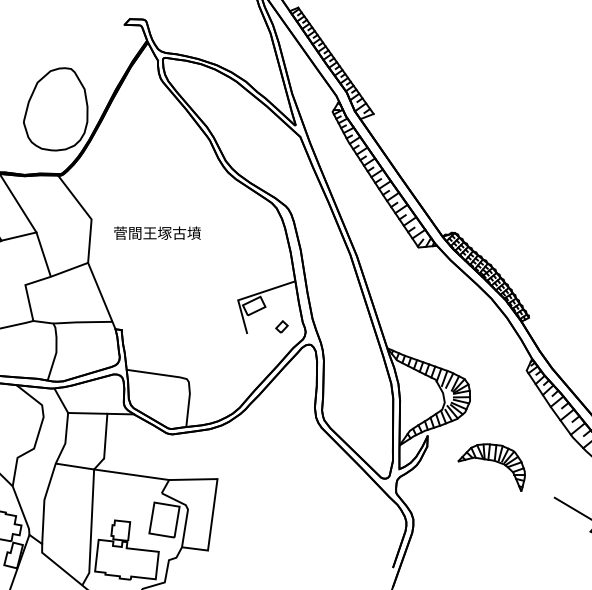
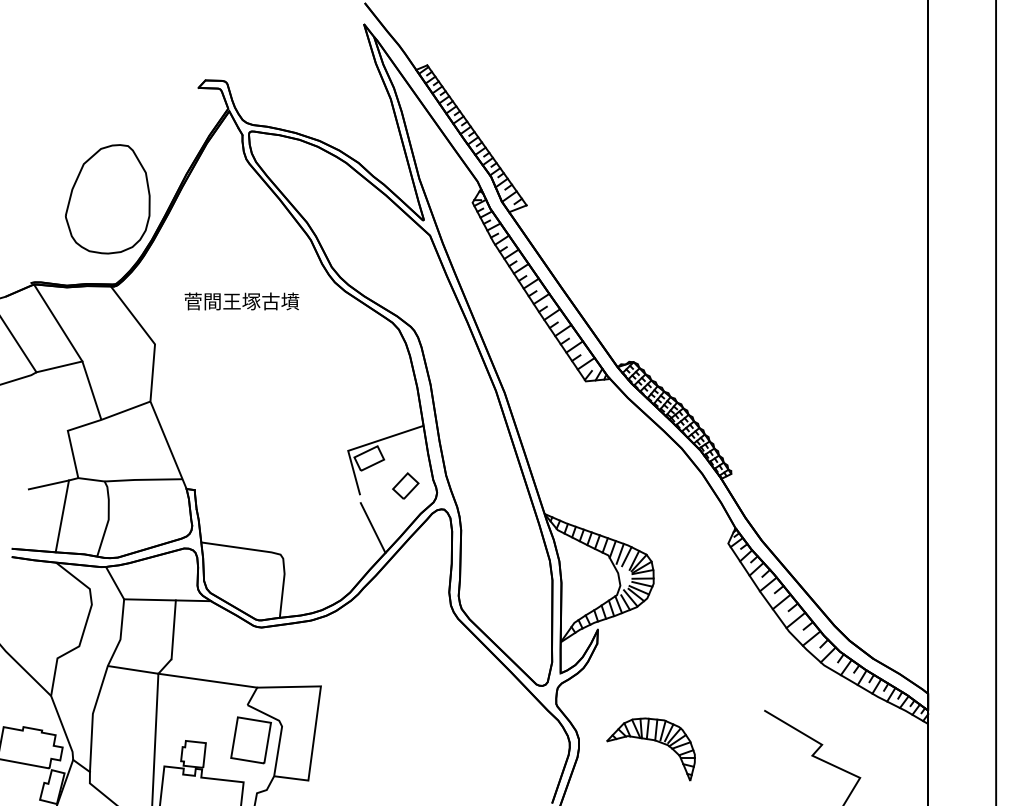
text: (157, 233) -> (241, 301), moved
part: (281, 326) -> (405, 485), size x1.67
line: (20, 350) -> (61, 516), added
line: (256, 358) -> (372, 527), added
part: (494, 461) -> (654, 741), moved

